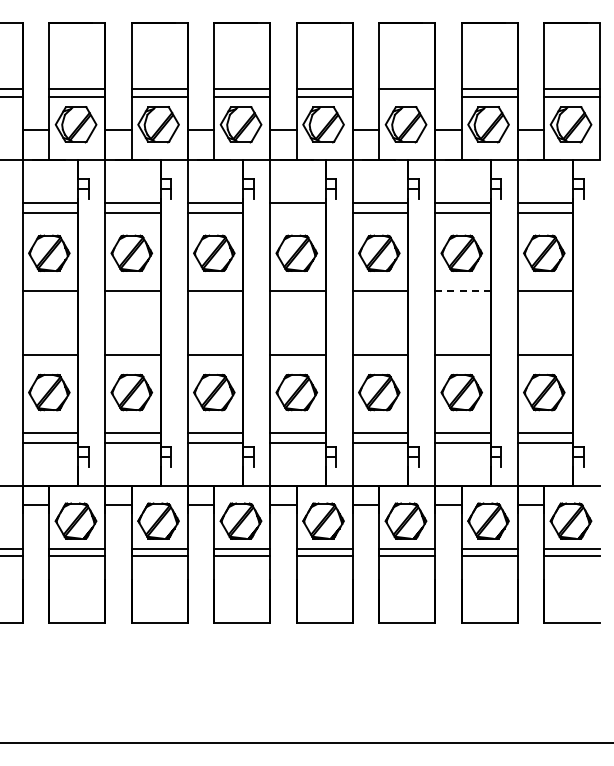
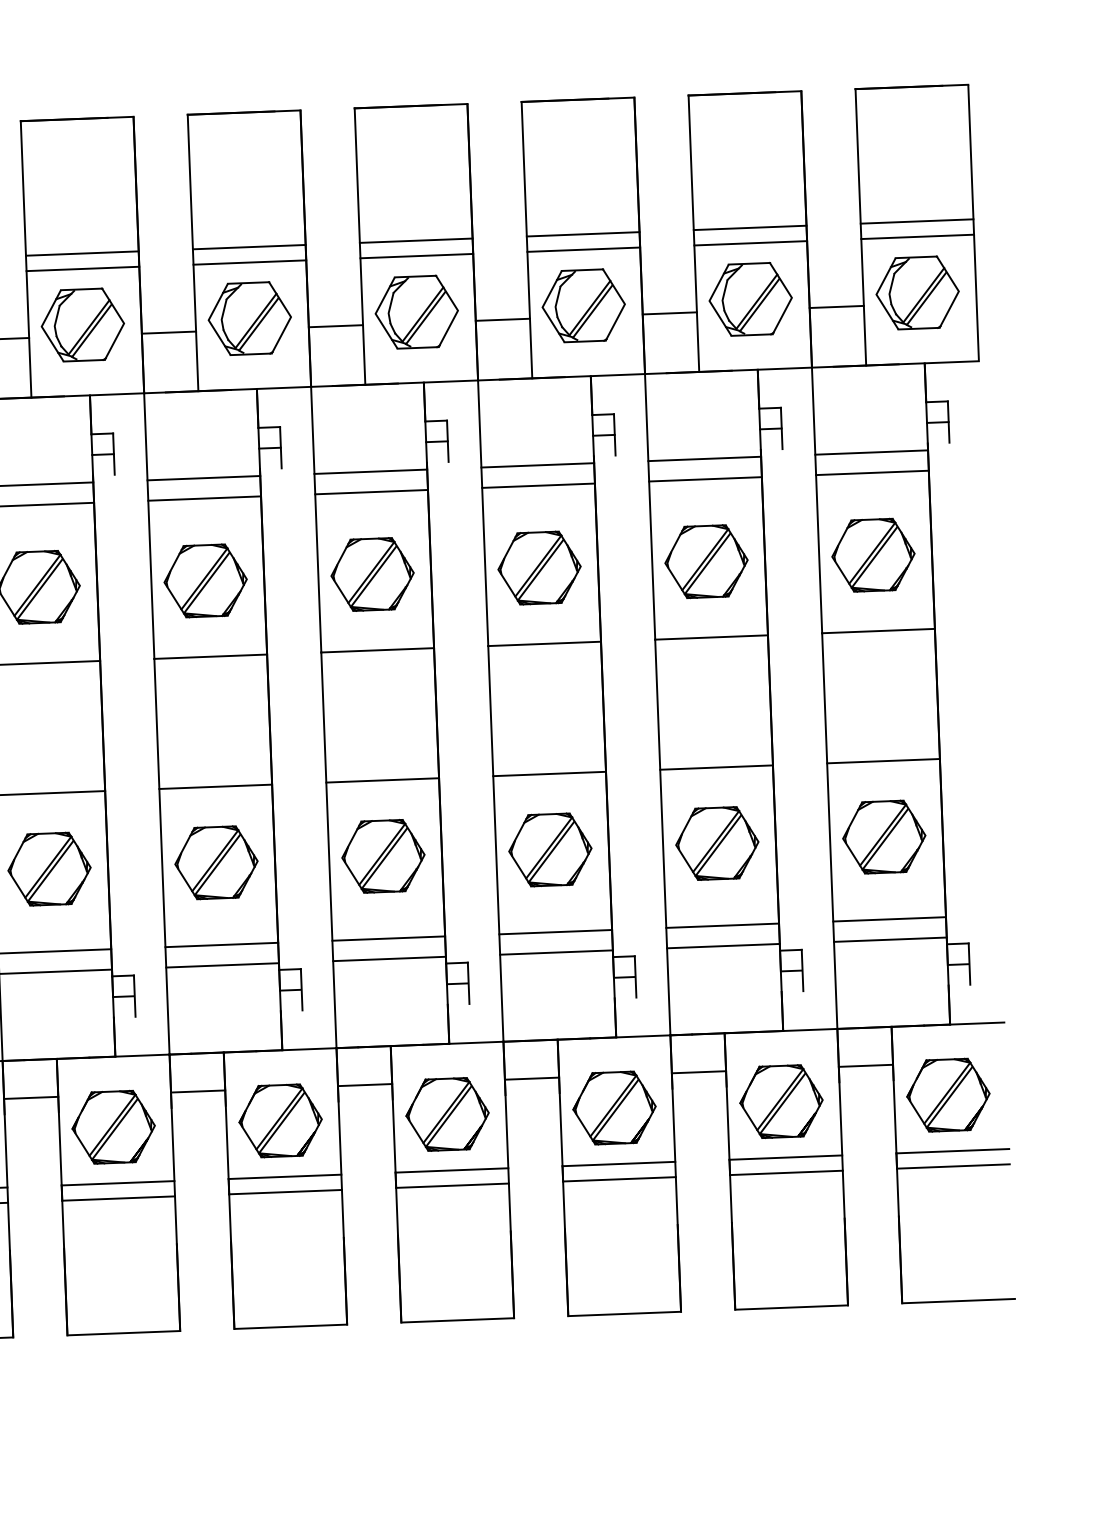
line: (407, 97) -> (584, 250), added
line: (297, 212) -> (370, 491), added
line: (462, 290) -> (710, 636), dashed -> solid

